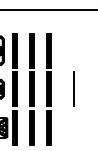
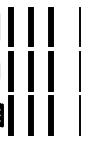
line: (74, 50) -> (79, 26), added
line: (74, 127) -> (79, 115), added

